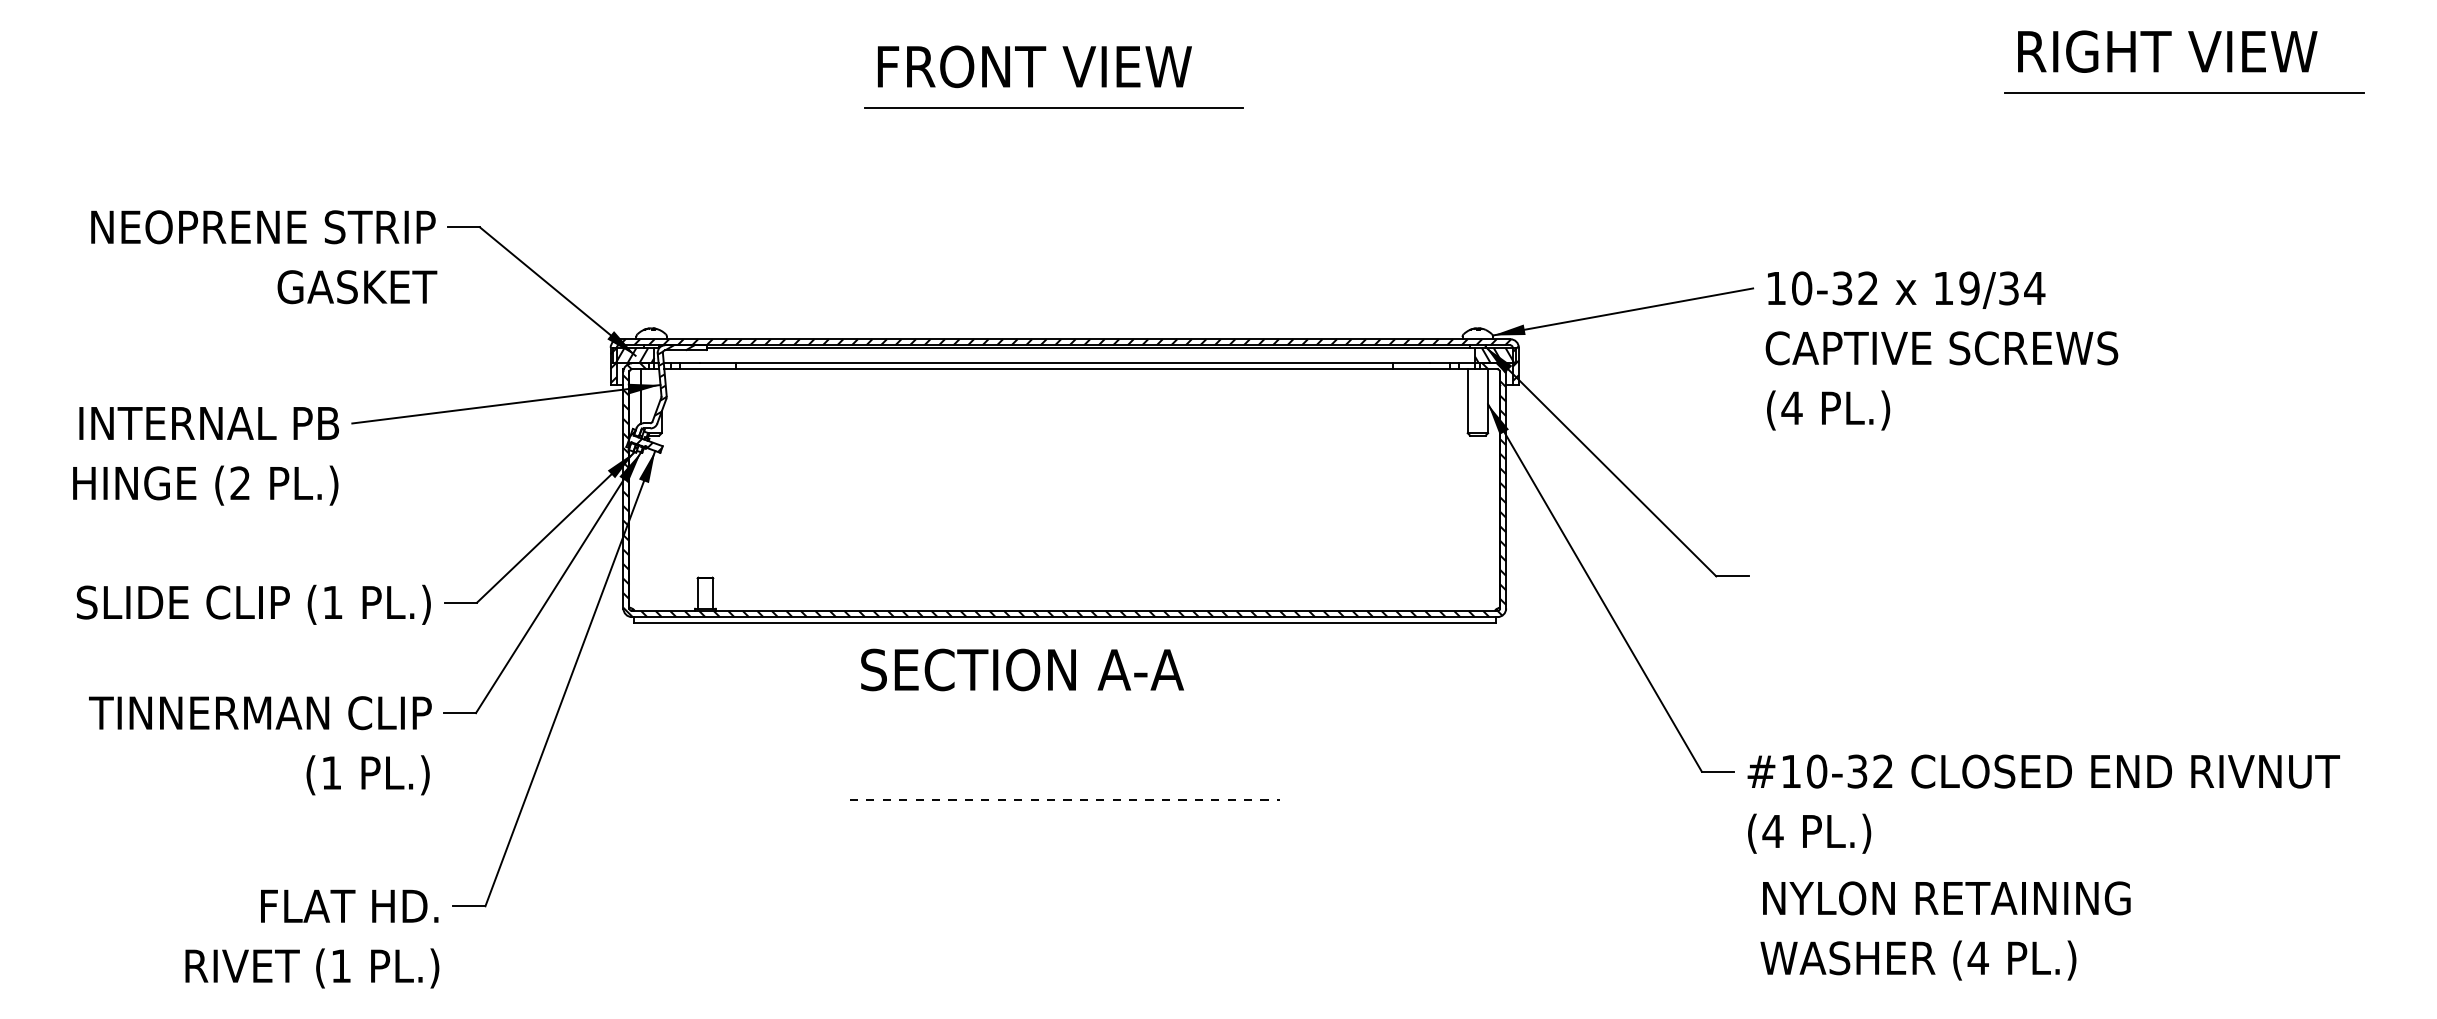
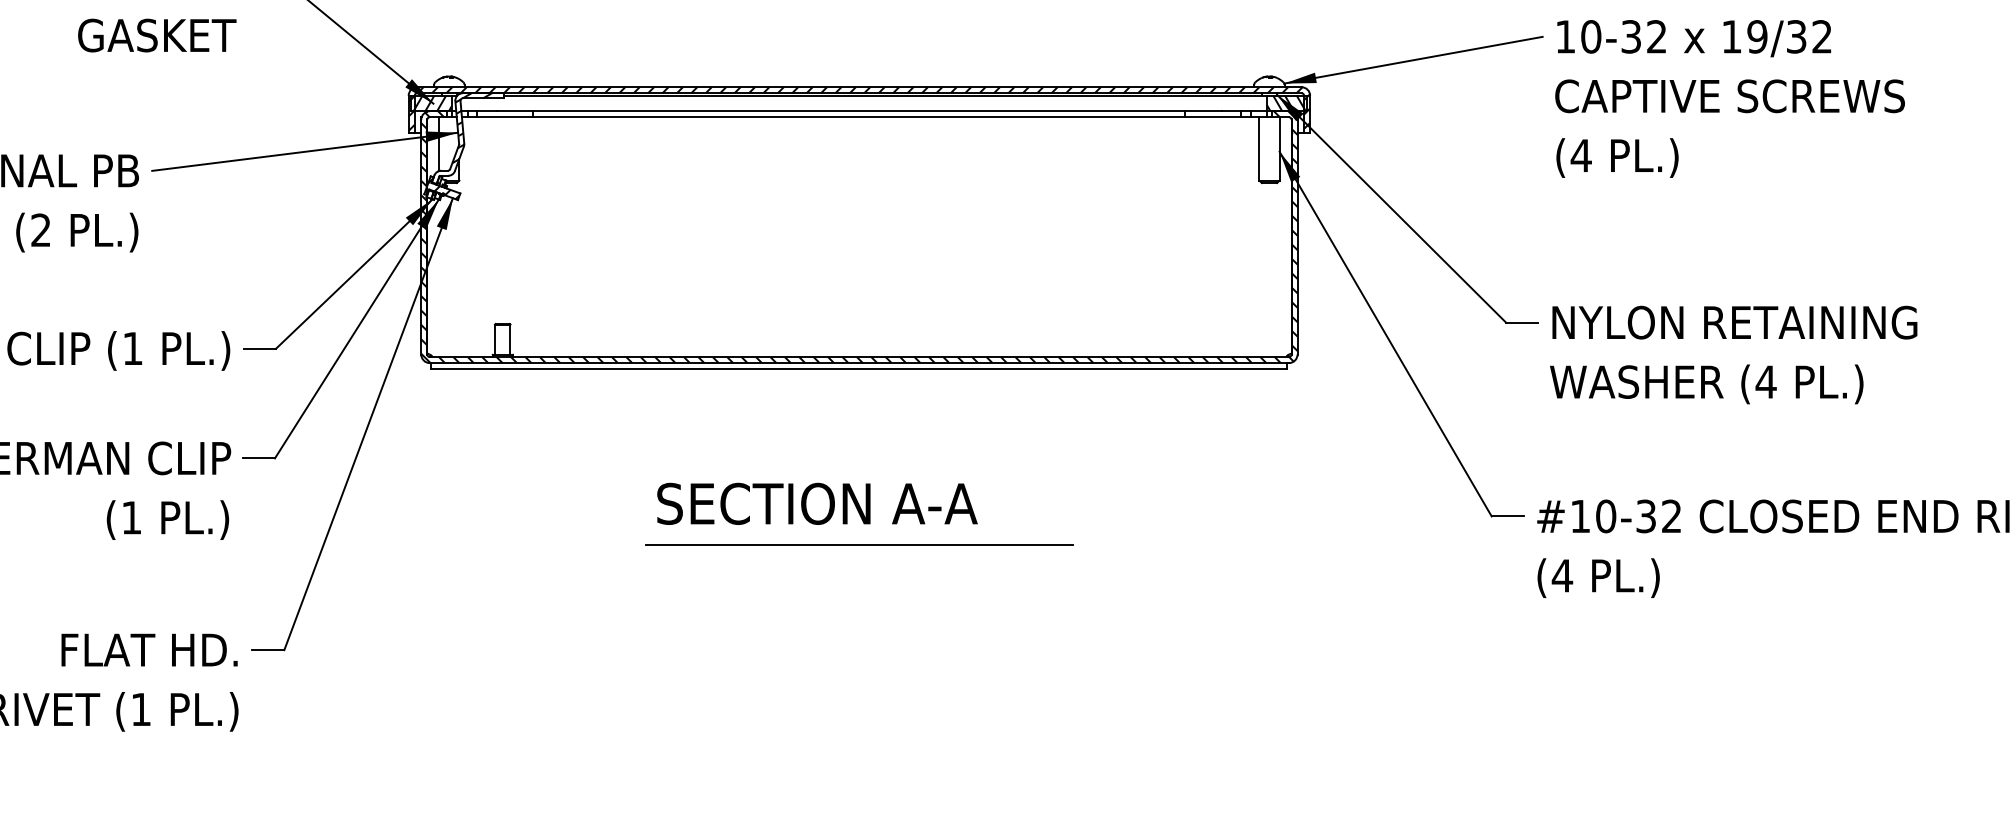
text: (2034, 287) -> (1821, 35), 19/34 -> 19/32
text: (1022, 669) -> (817, 503), moved
line: (1064, 800) -> (859, 545), dashed -> solid
text: (1945, 930) -> (1733, 354), moved

